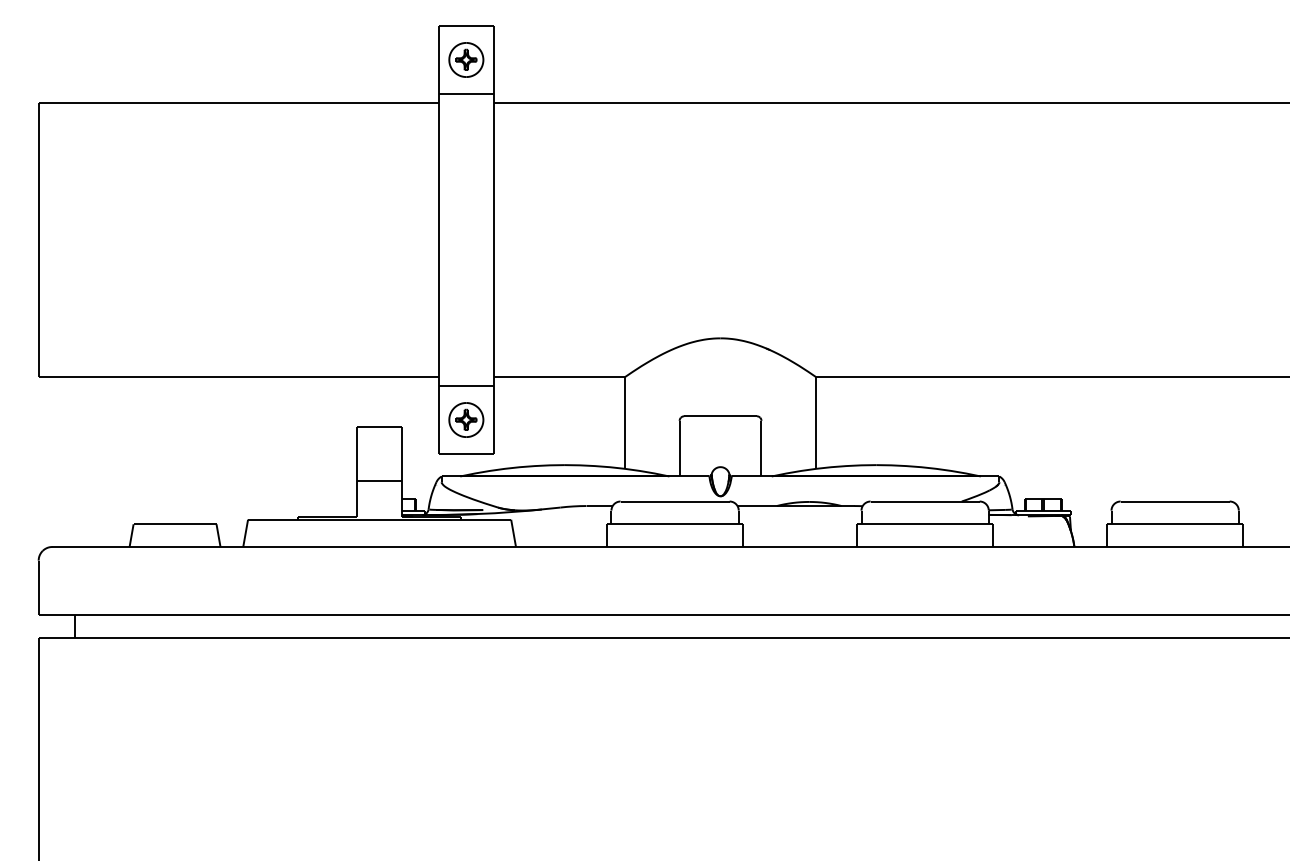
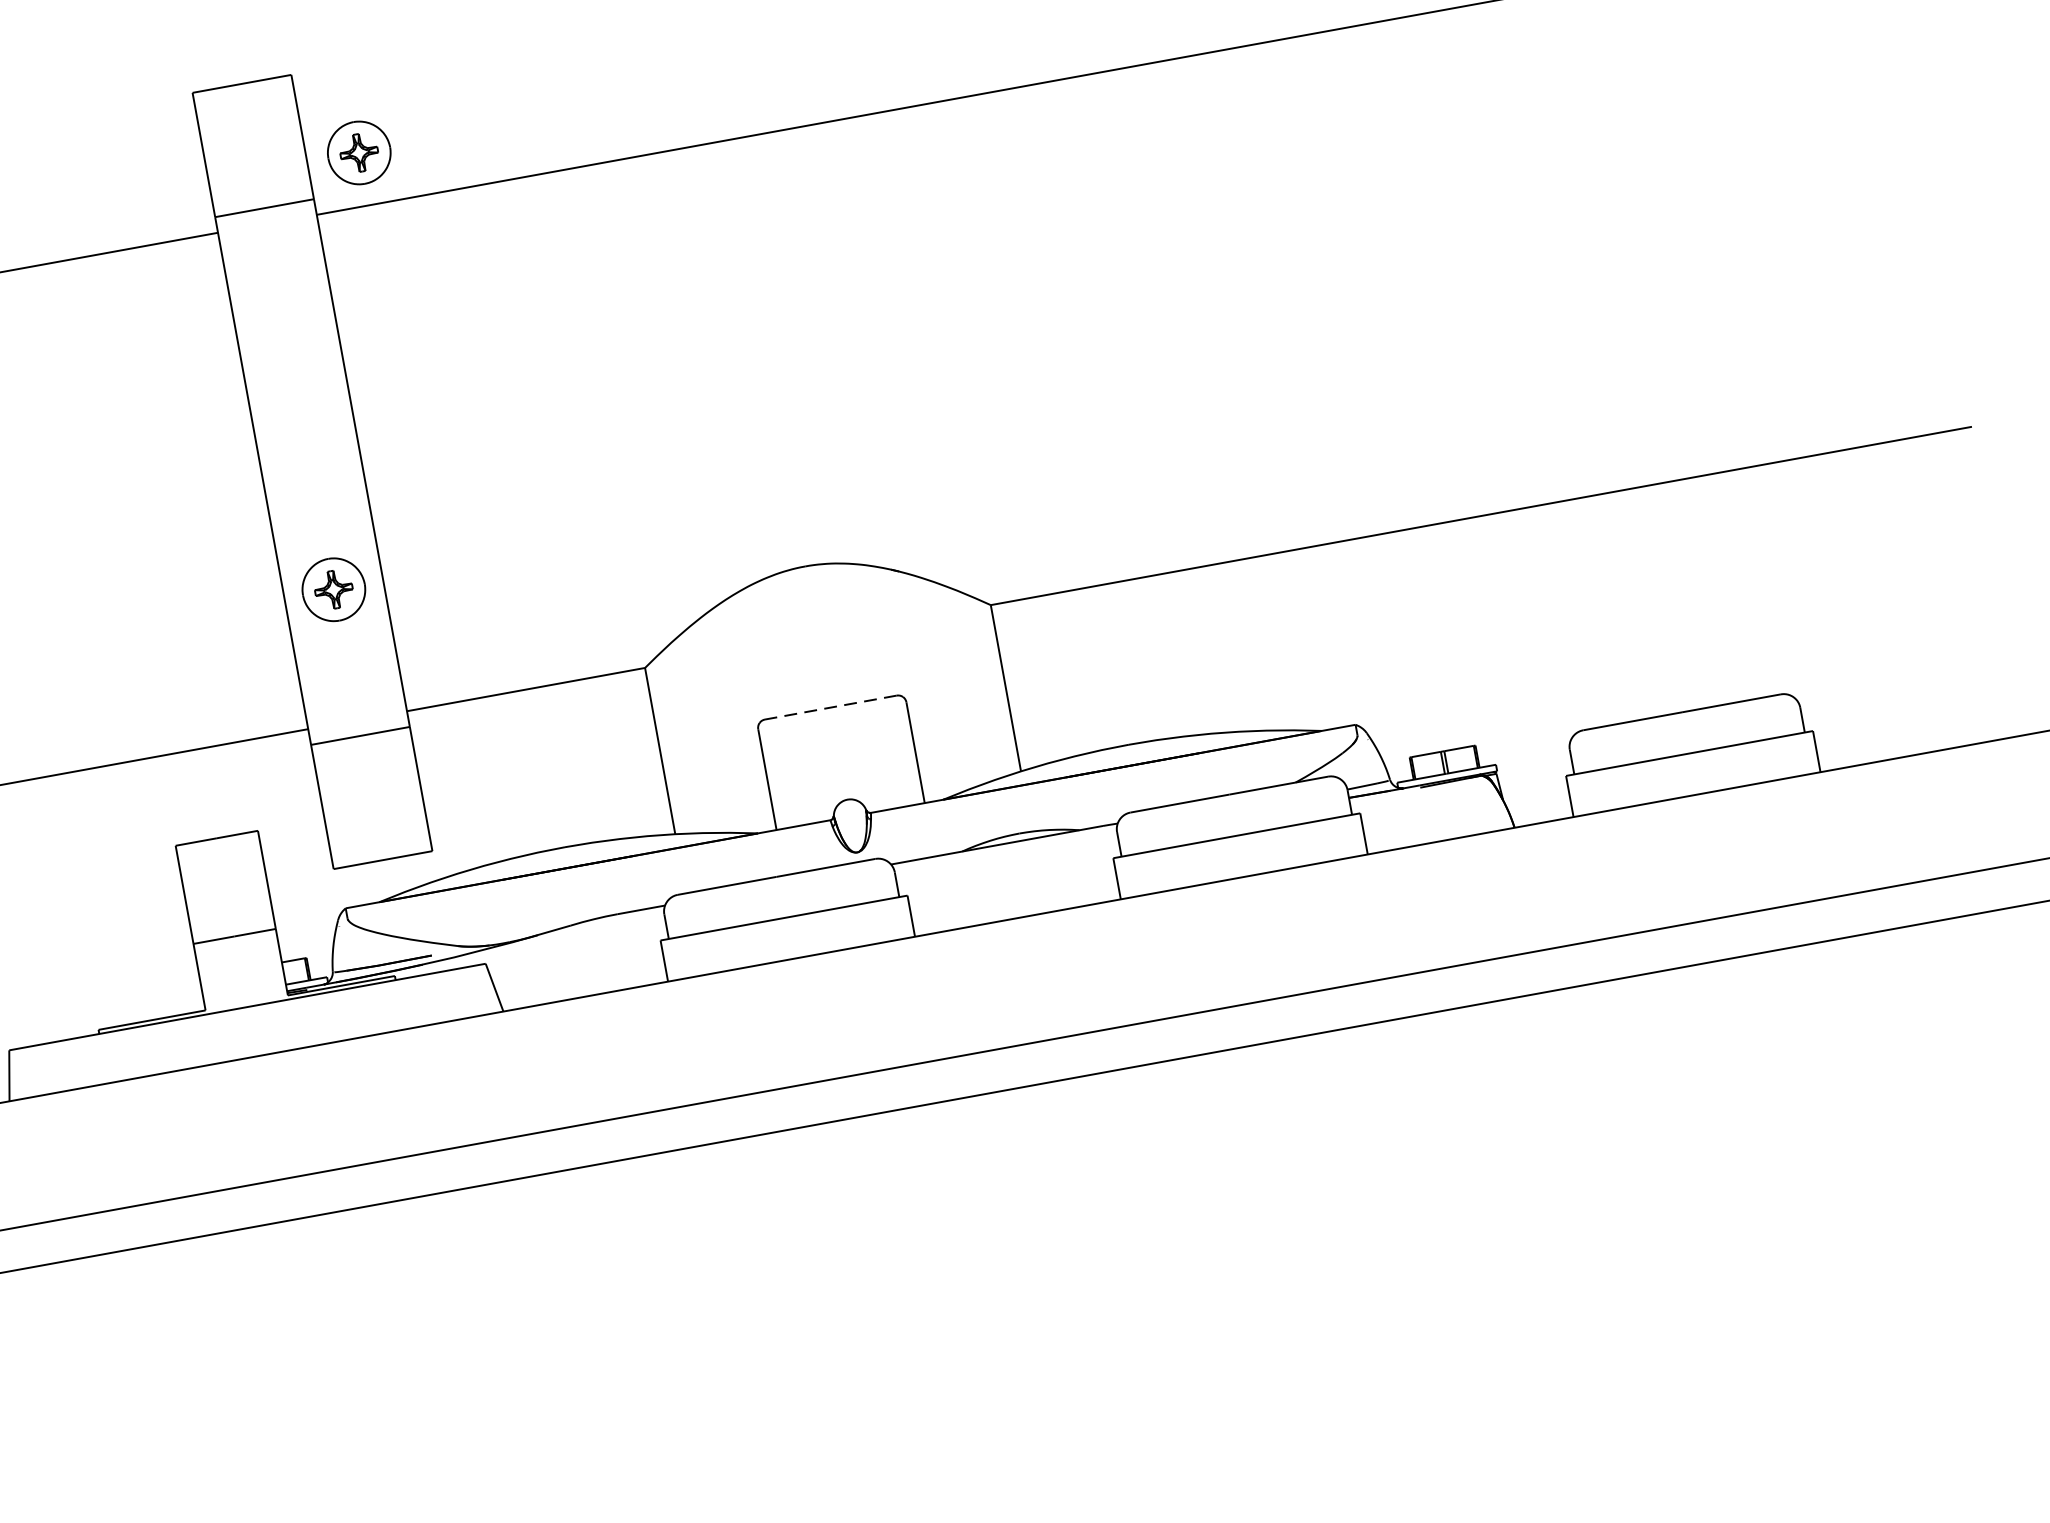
part: (466, 59) -> (359, 152), moved
line: (720, 416) -> (830, 707), solid -> dashed
part: (466, 419) -> (333, 588), moved

